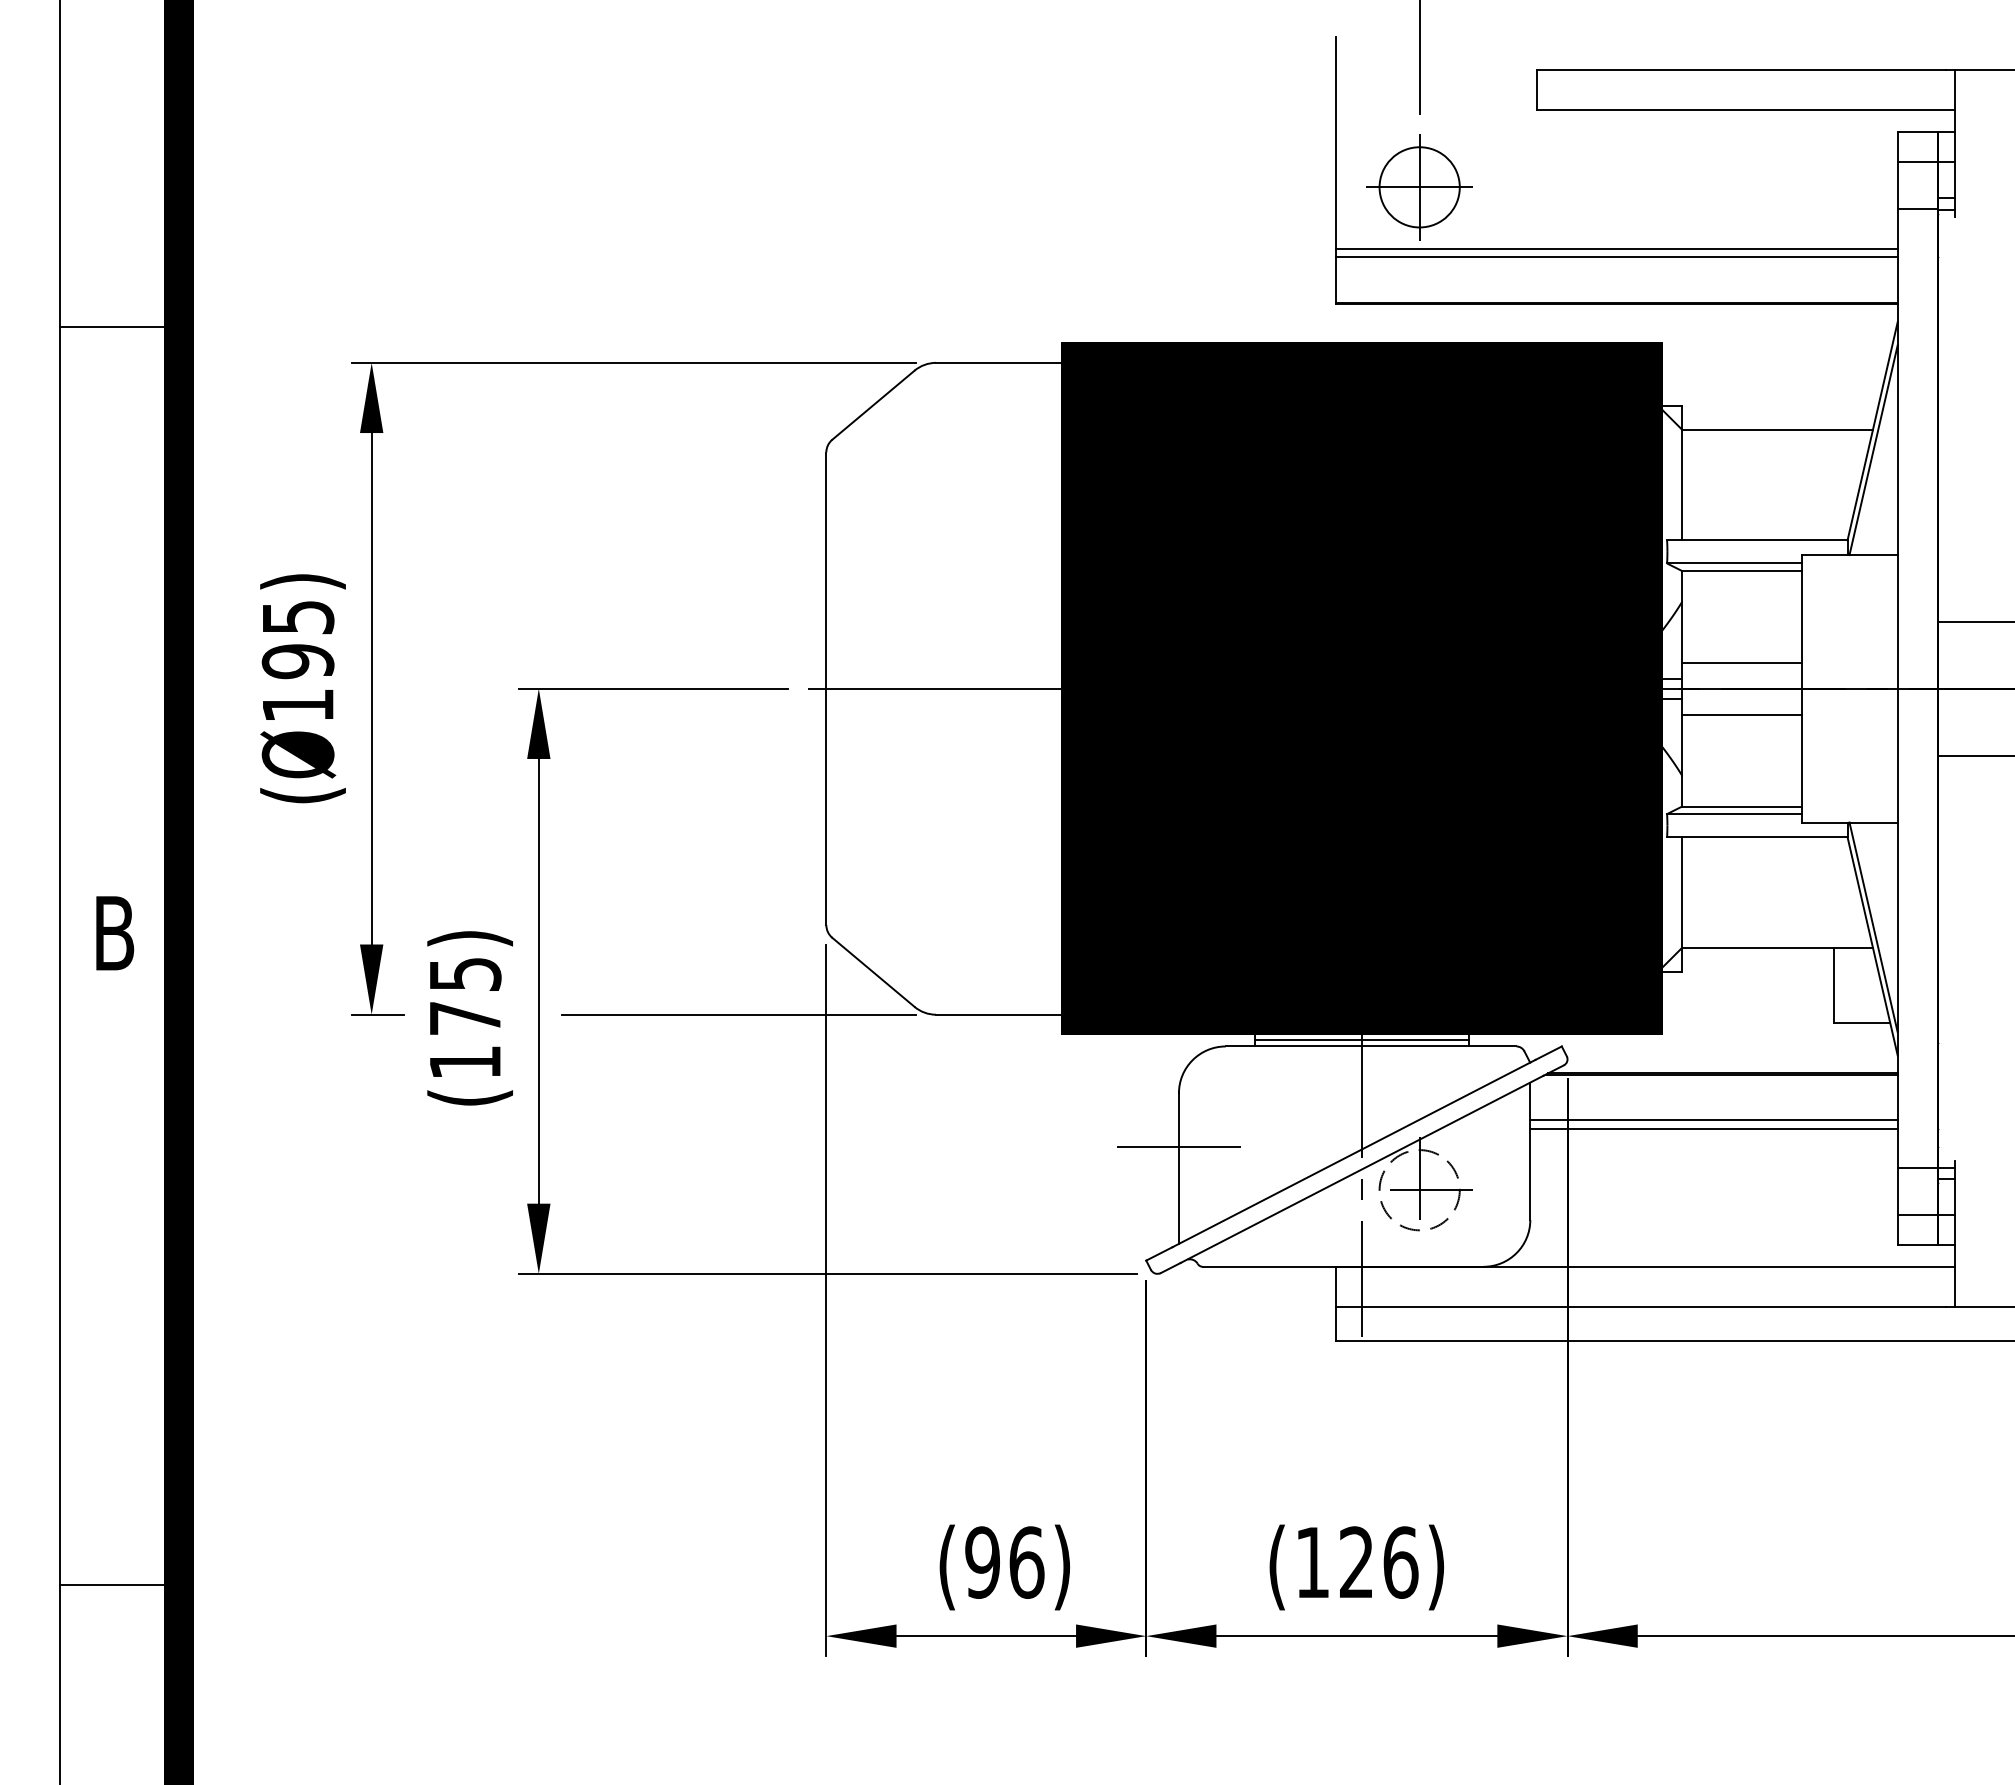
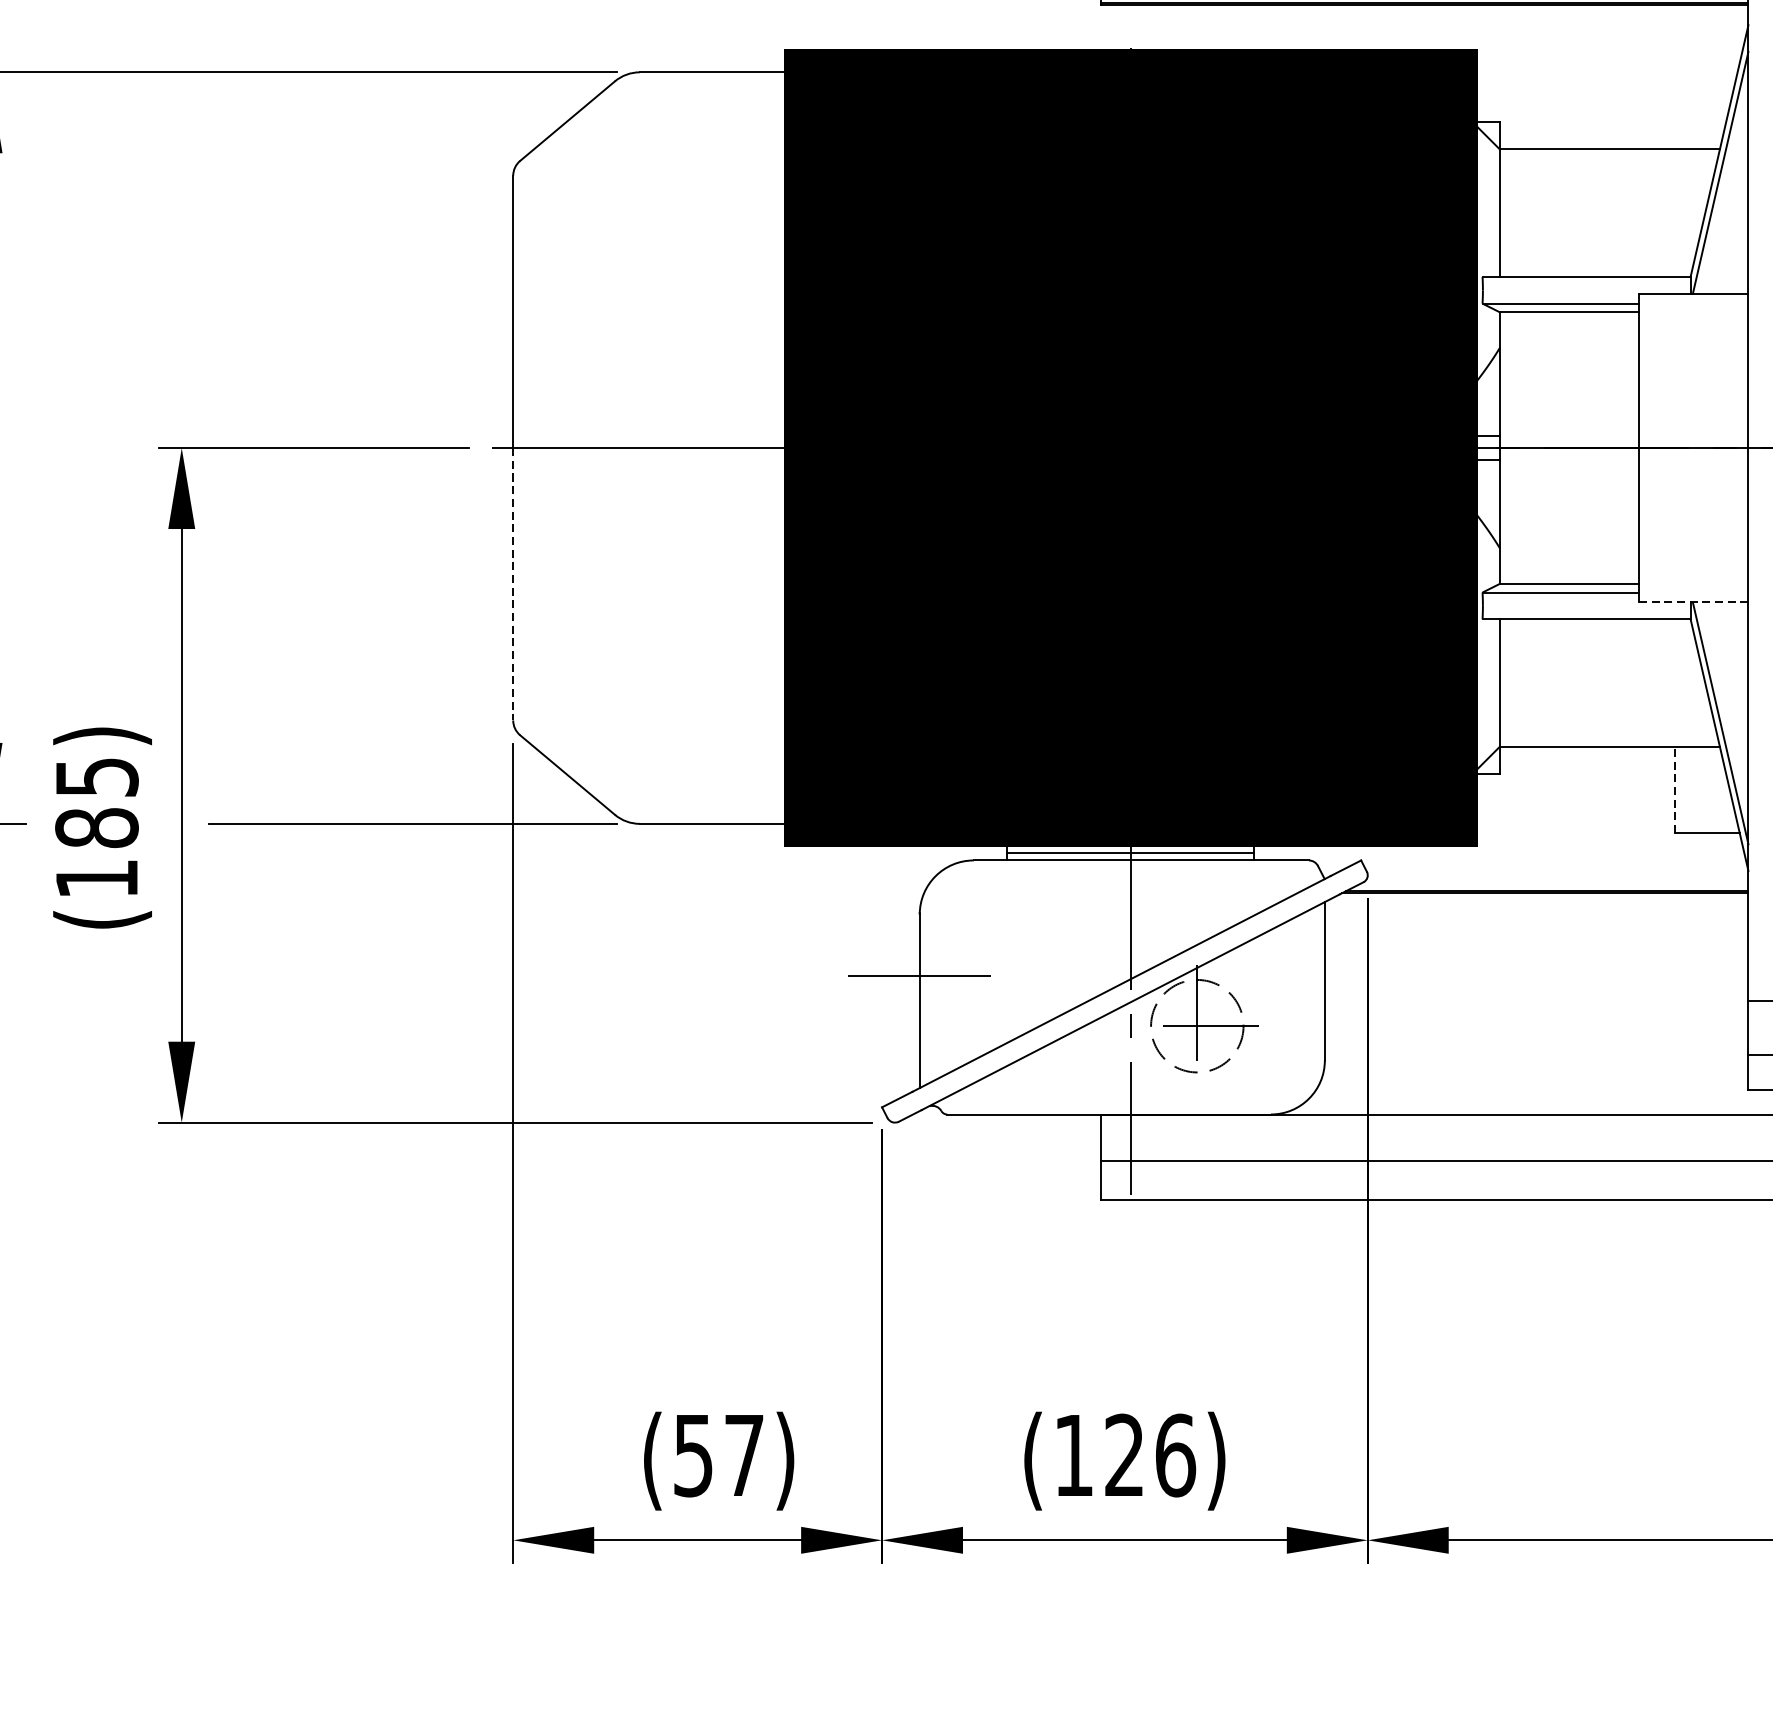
line: (1742, 662) -> (1569, 417), removed
line: (1742, 714) -> (1569, 477), removed
line: (826, 807) -> (513, 584), solid -> dashed
line: (1850, 822) -> (1693, 602), solid -> dashed
line: (1834, 984) -> (1675, 789), solid -> dashed
text: (465, 1018) -> (97, 828), (175) -> (185)
line: (1713, 1120) -> (1536, 945), removed
line: (1713, 1128) -> (1536, 955), removed
text: (1004, 1562) -> (718, 1455), (96) -> (57)

